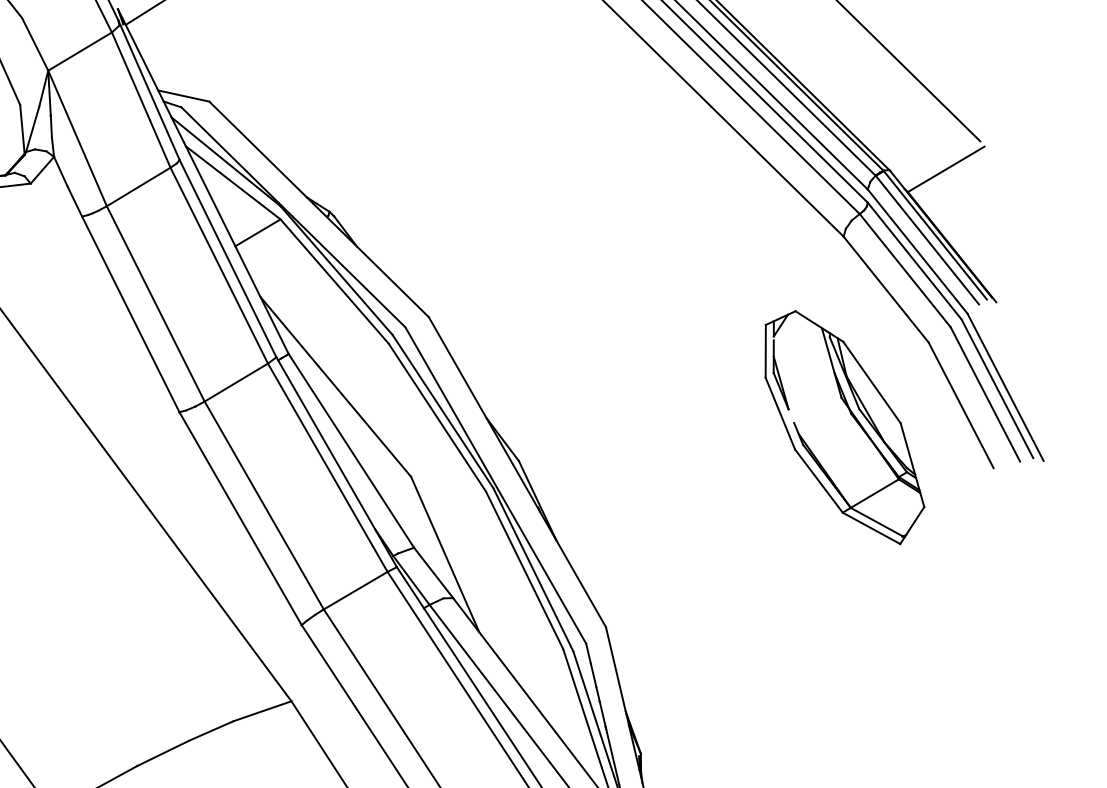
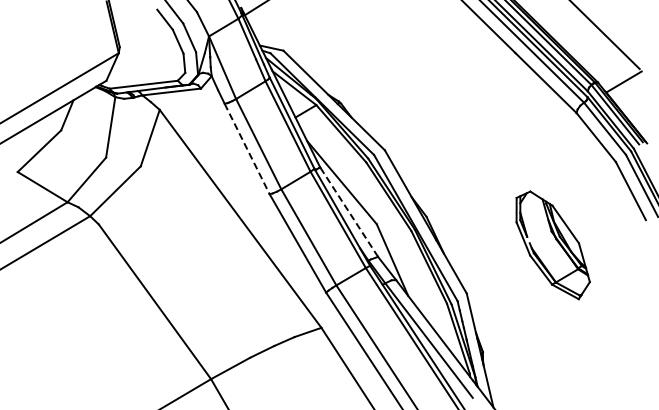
line: (131, 315) -> (247, 149), solid -> dashed
part: (843, 427) -> (552, 245), moved
line: (350, 449) -> (348, 211), solid -> dashed

